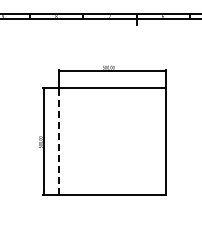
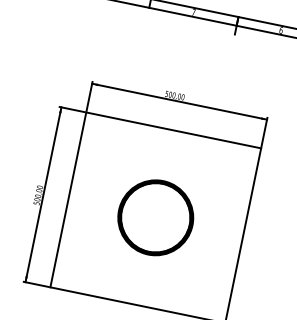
line: (58, 140) -> (68, 198), dashed -> solid
part: (111, 141) -> (154, 217), added

